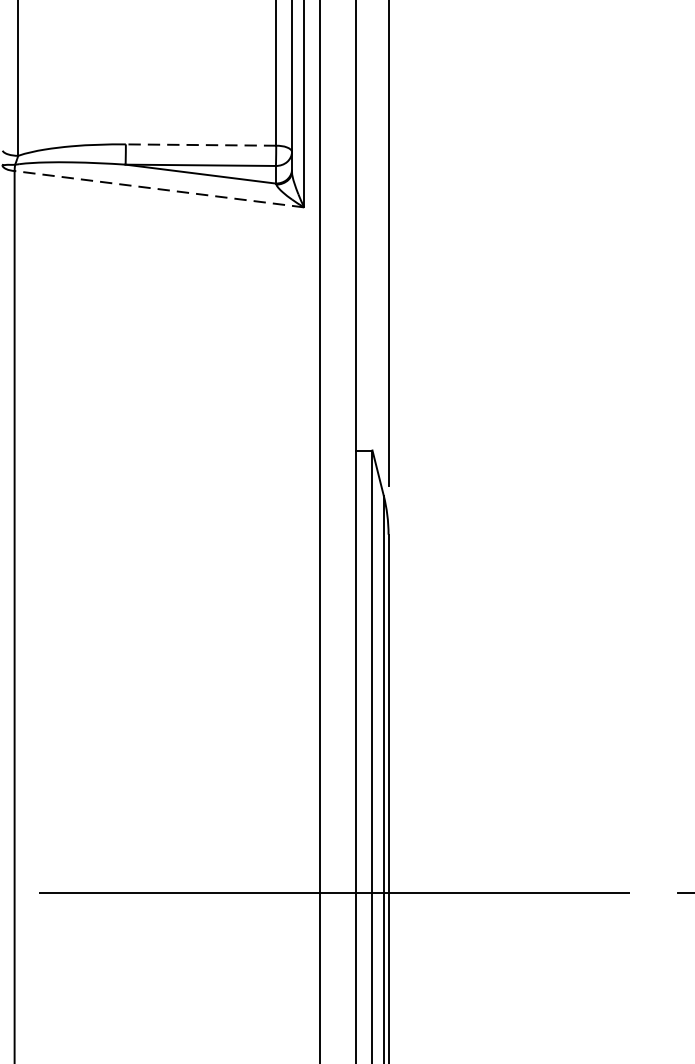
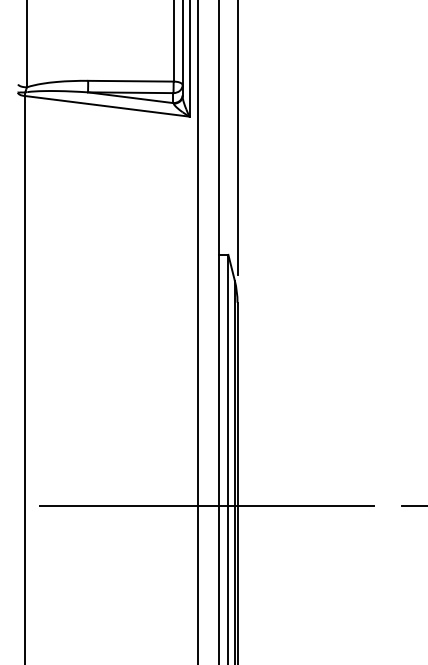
line: (200, 145) -> (130, 81), dashed -> solid
line: (159, 189) -> (107, 106), dashed -> solid

